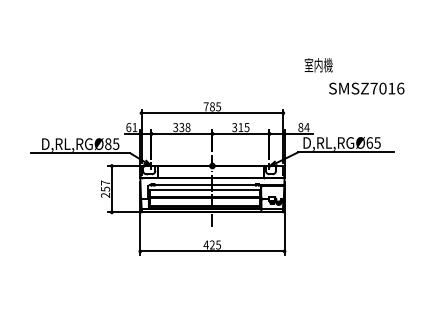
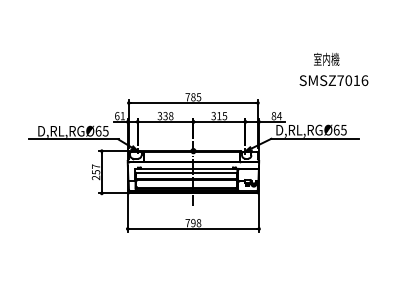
text: (318, 65) -> (326, 59), moved
text: (108, 143) -> (98, 130), D,RL,RGØ85 -> D,RL,RGØ65
text: (212, 244) -> (193, 222), 425 -> 798

